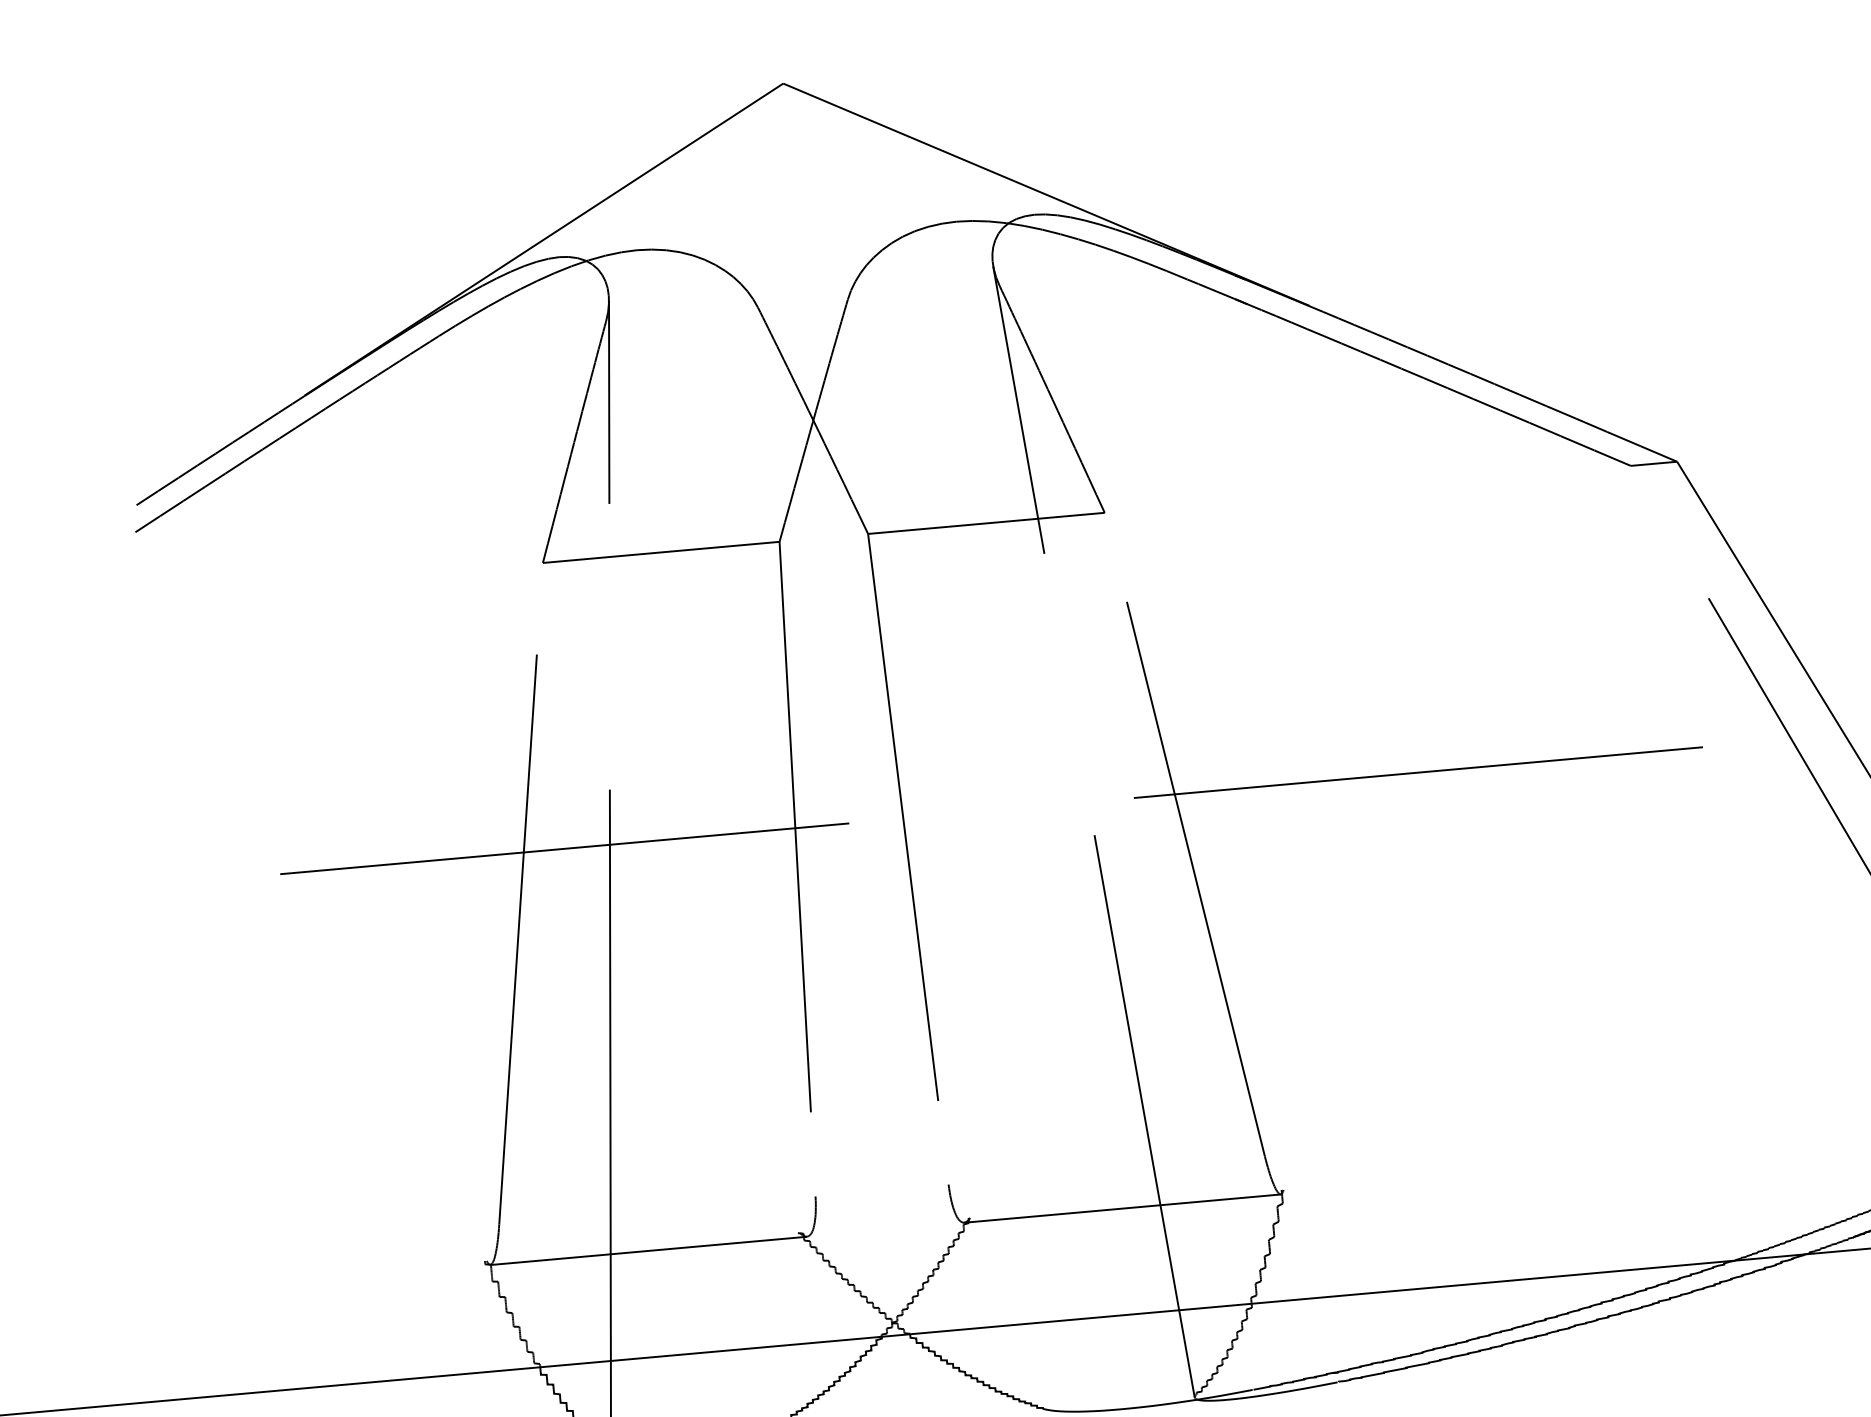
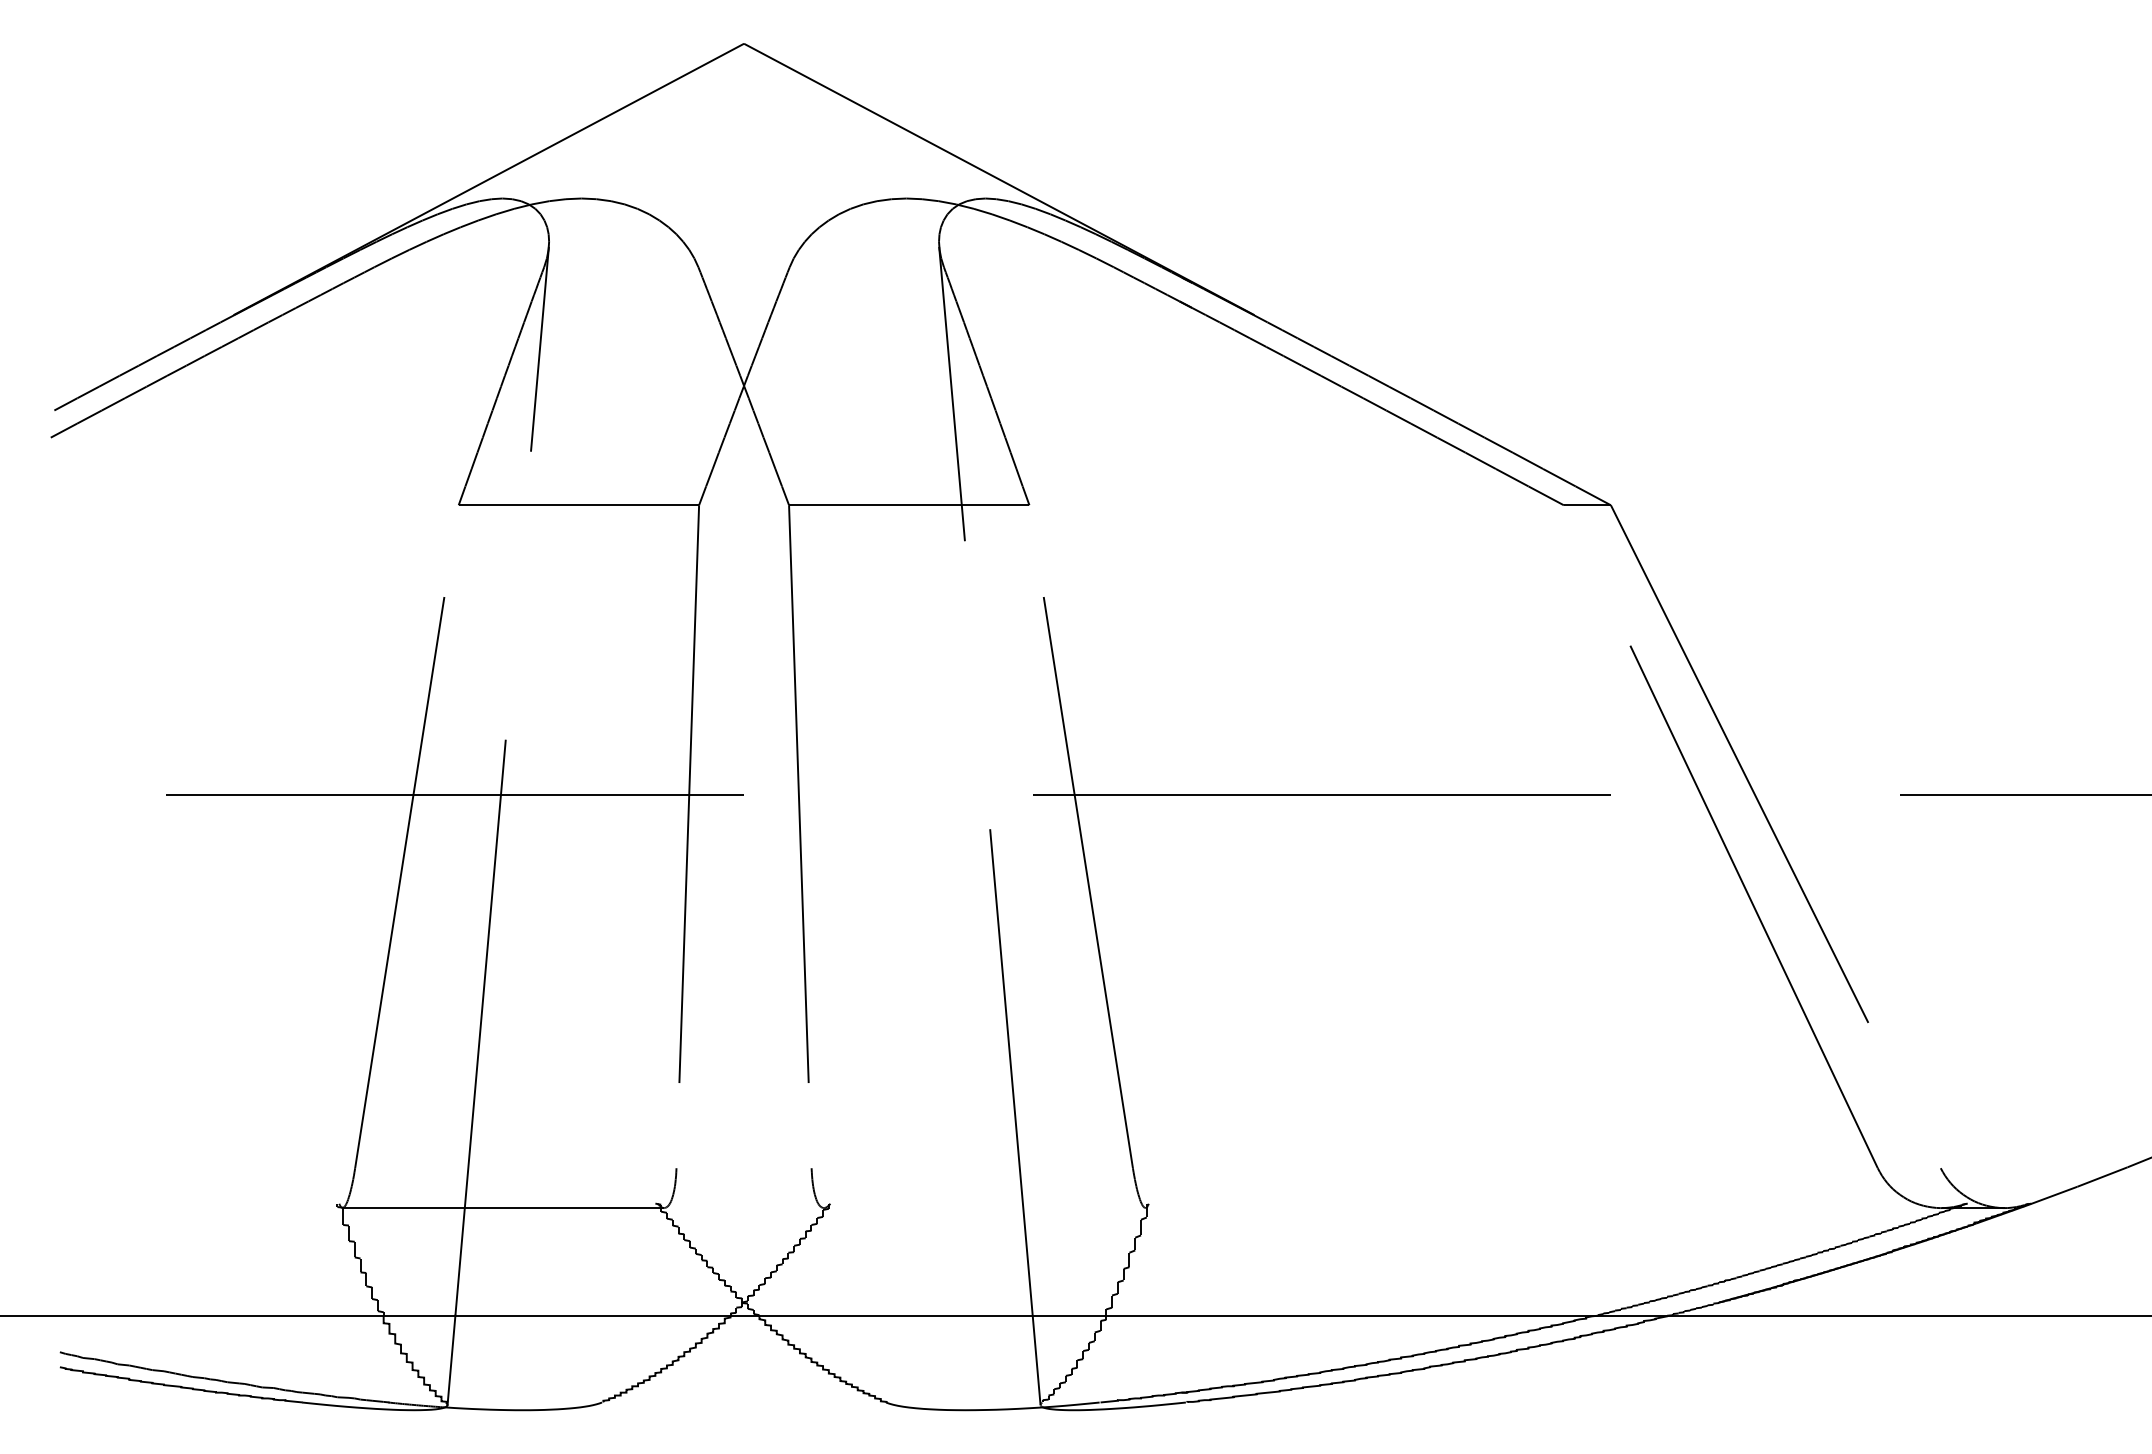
line: (1122, 1209) -> (984, 1208), removed

